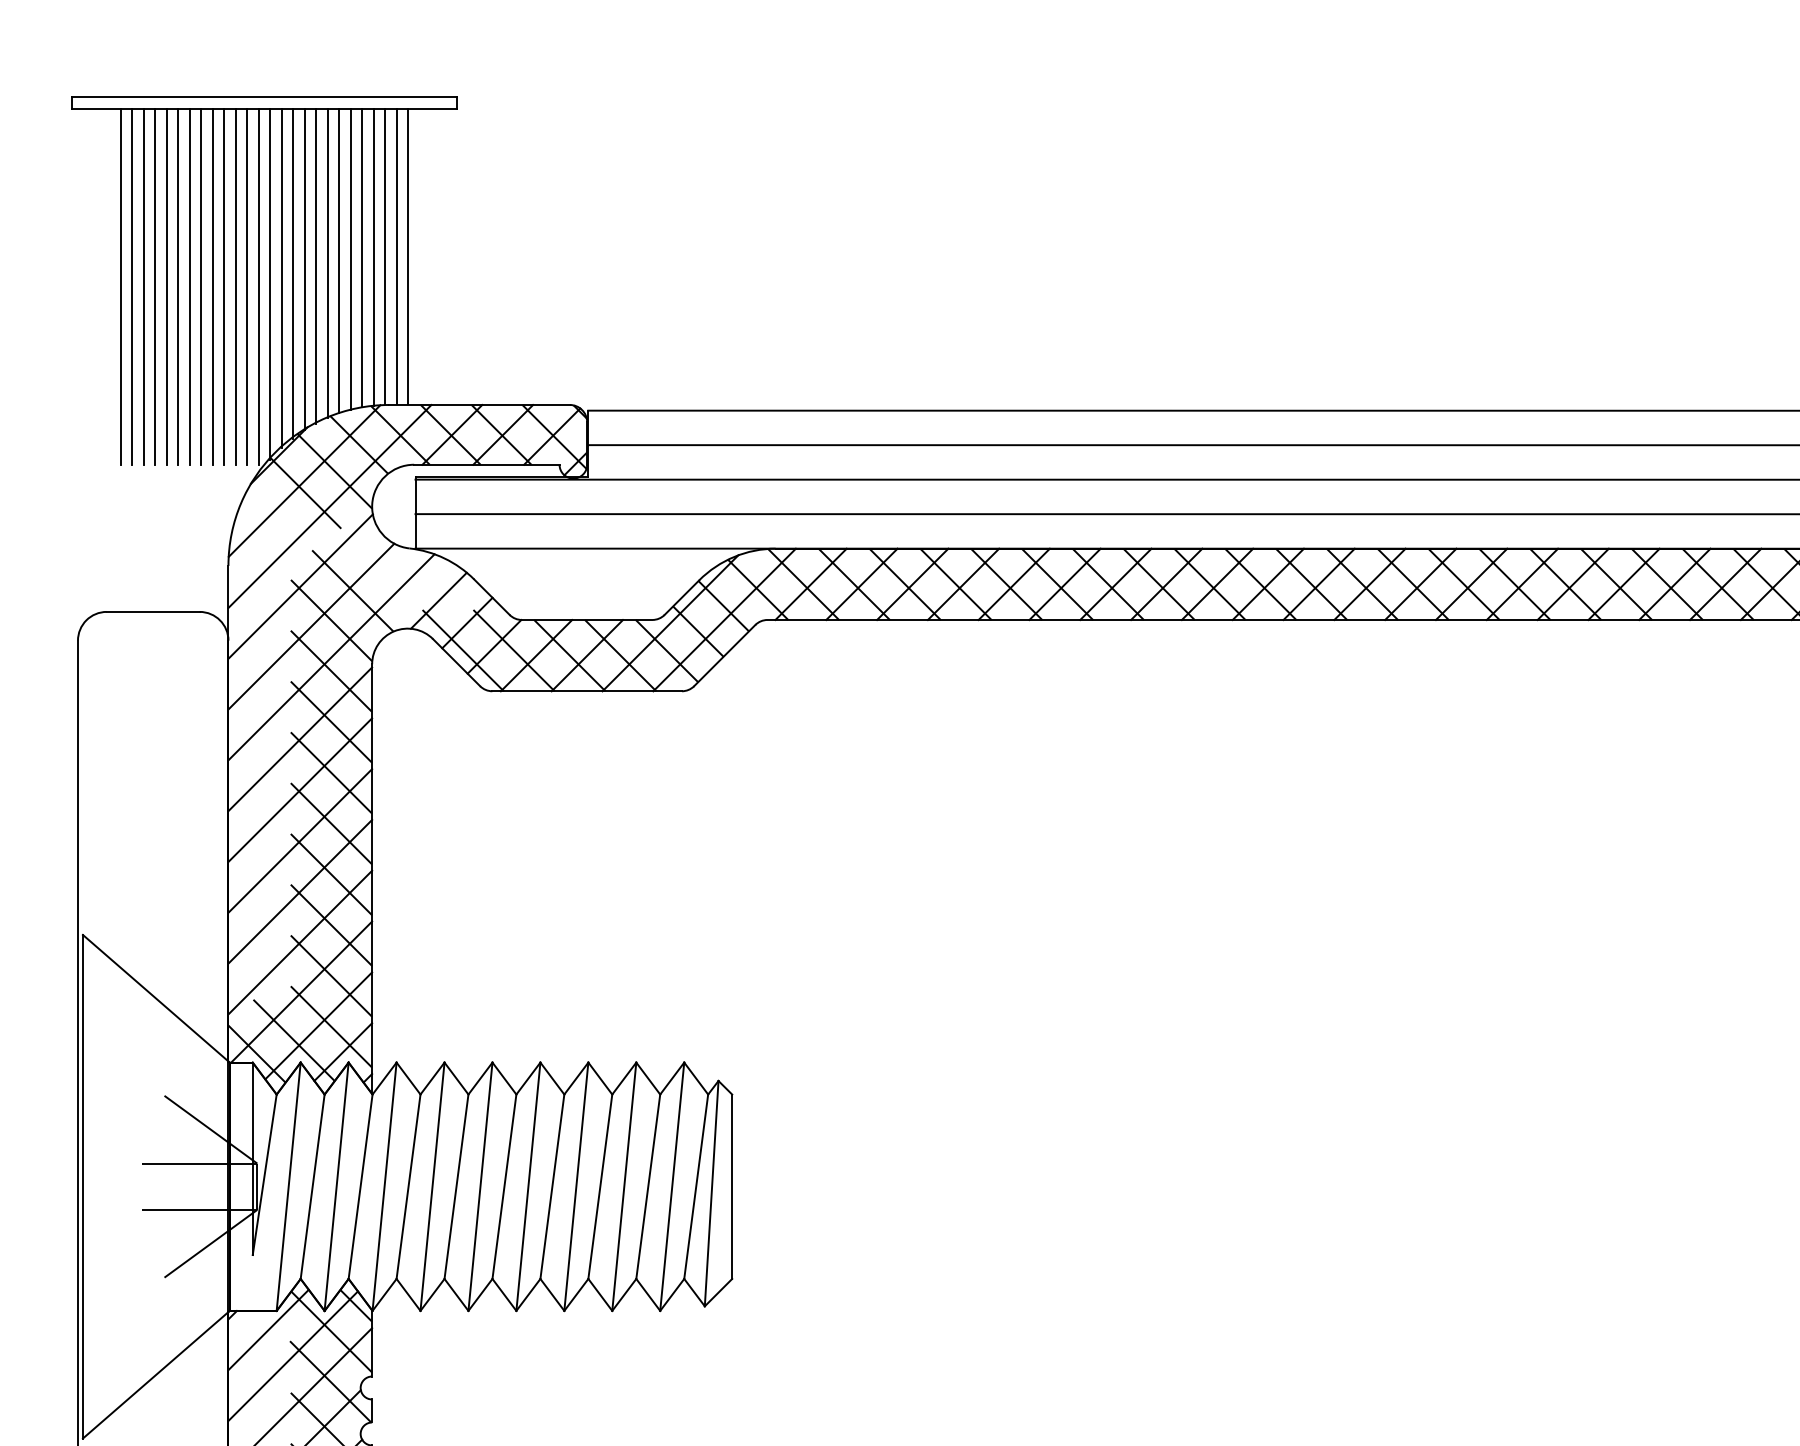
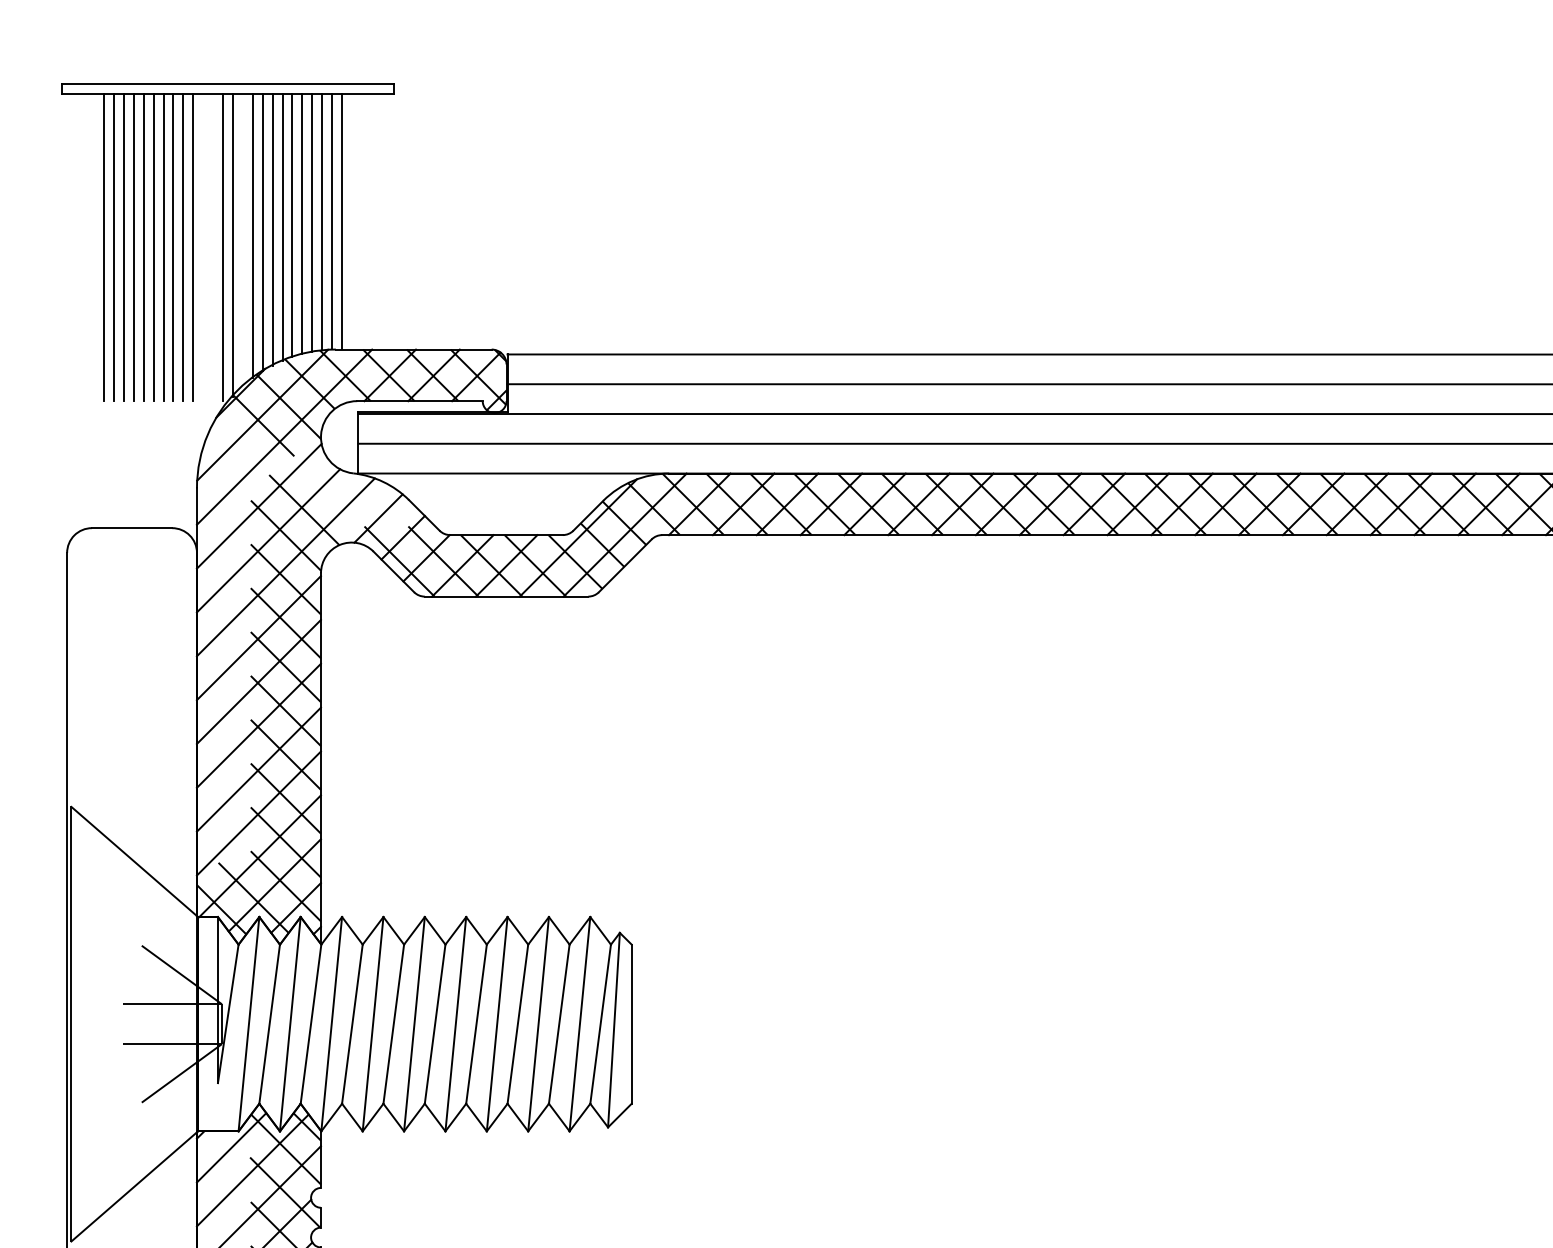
line: (408, 256) -> (352, 221), removed
line: (281, 278) -> (242, 240), removed
line: (236, 286) -> (203, 247), removed
line: (247, 286) -> (213, 247), removed

